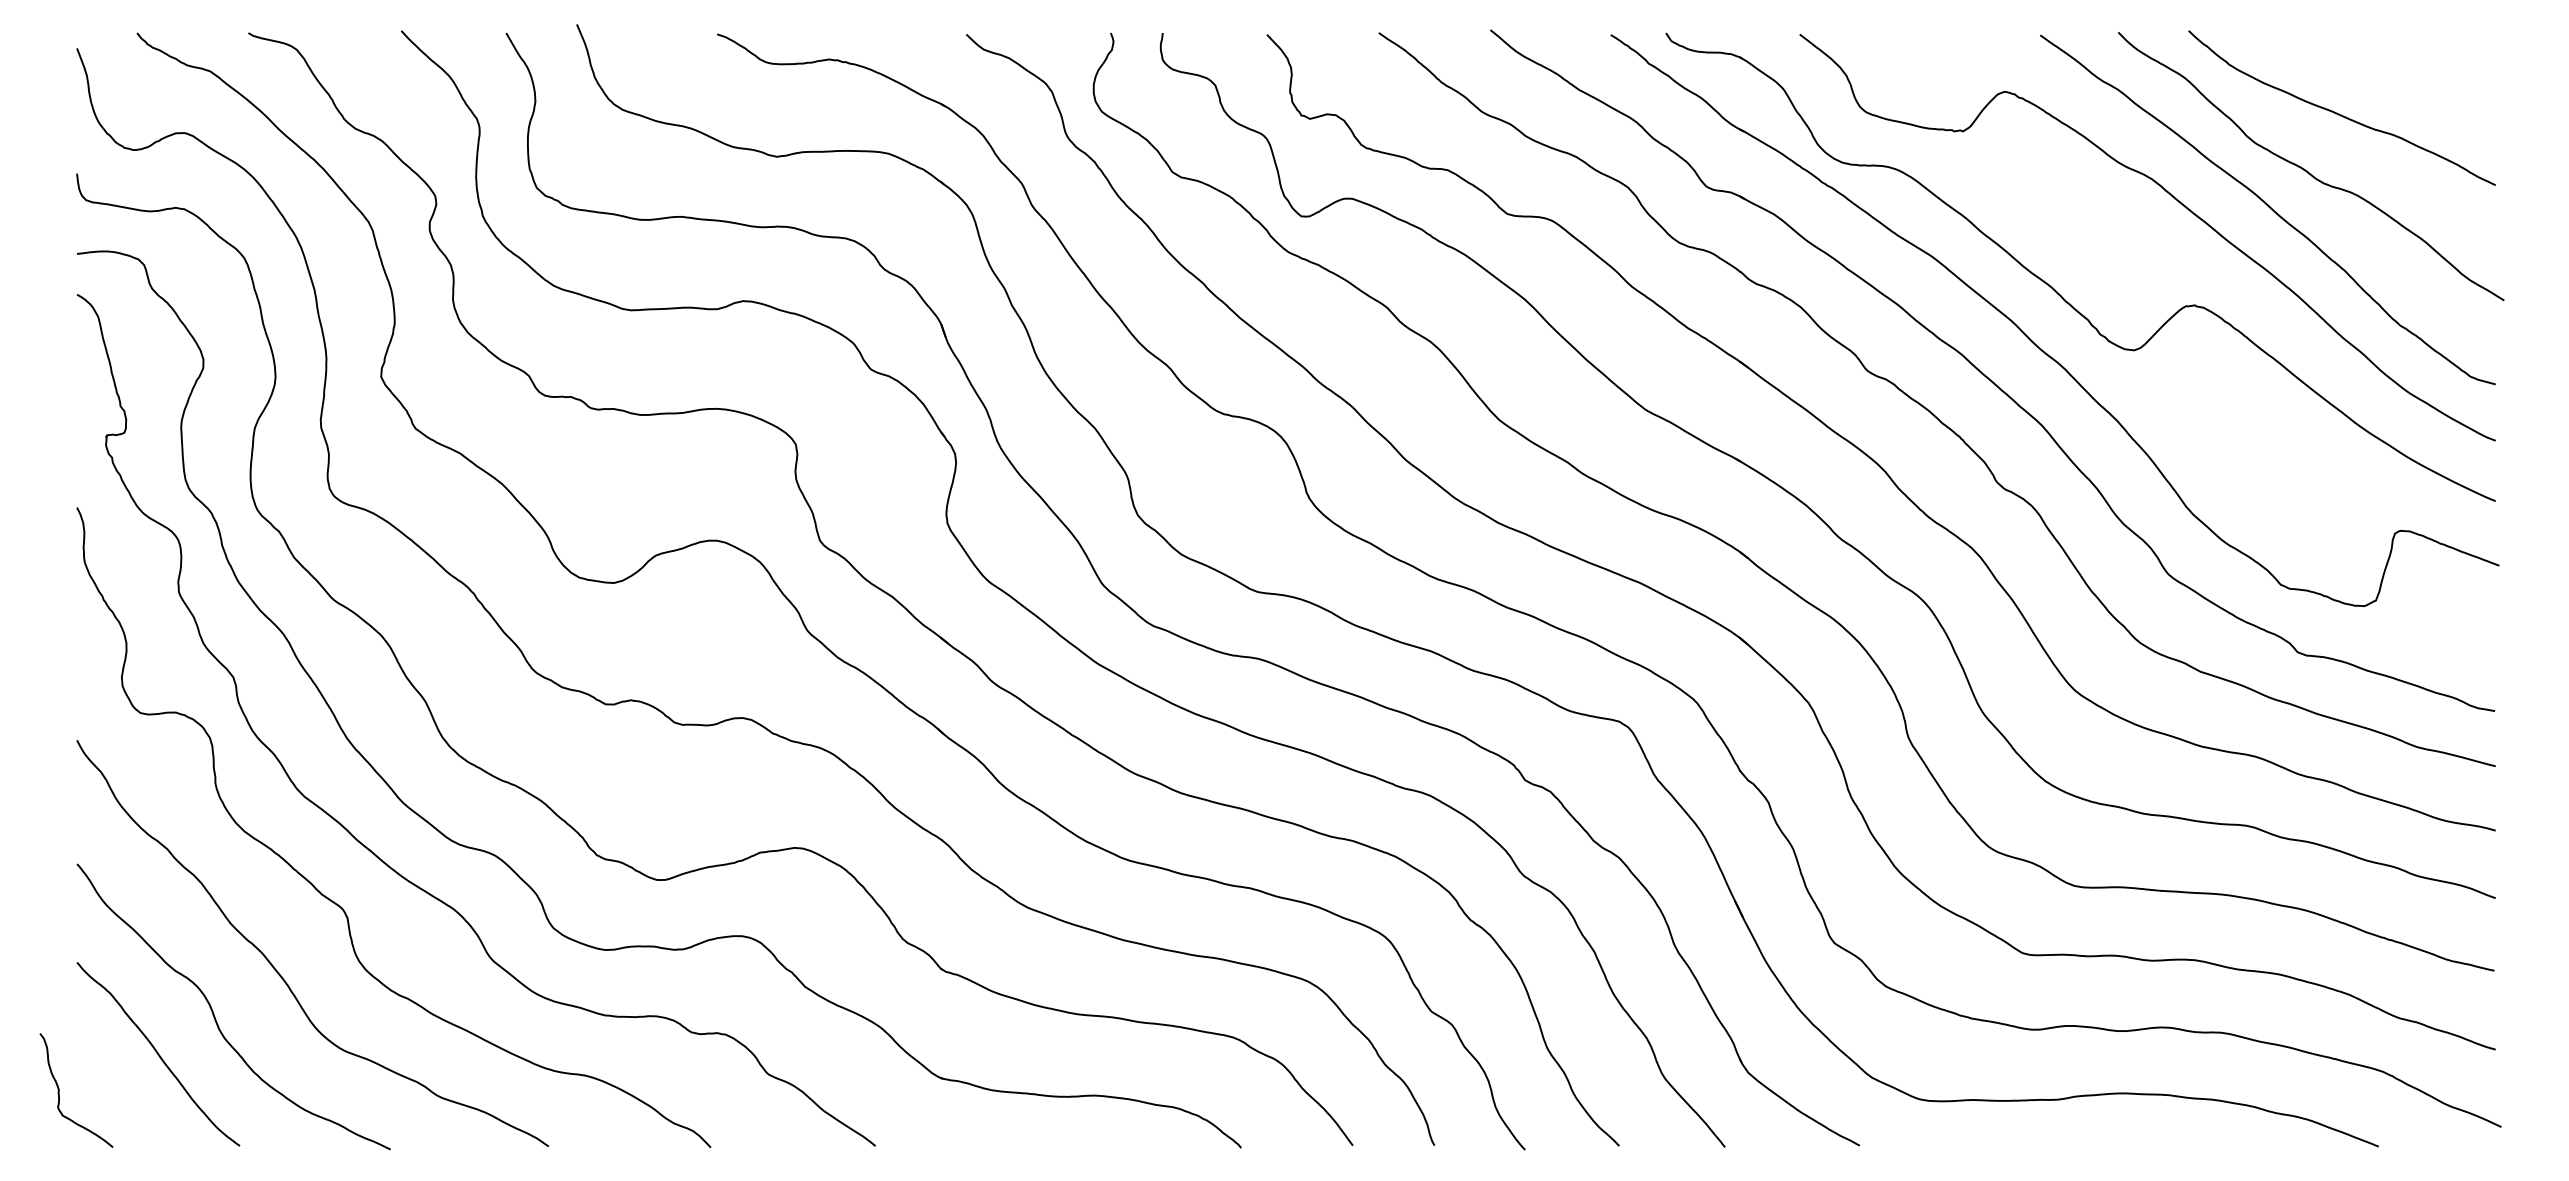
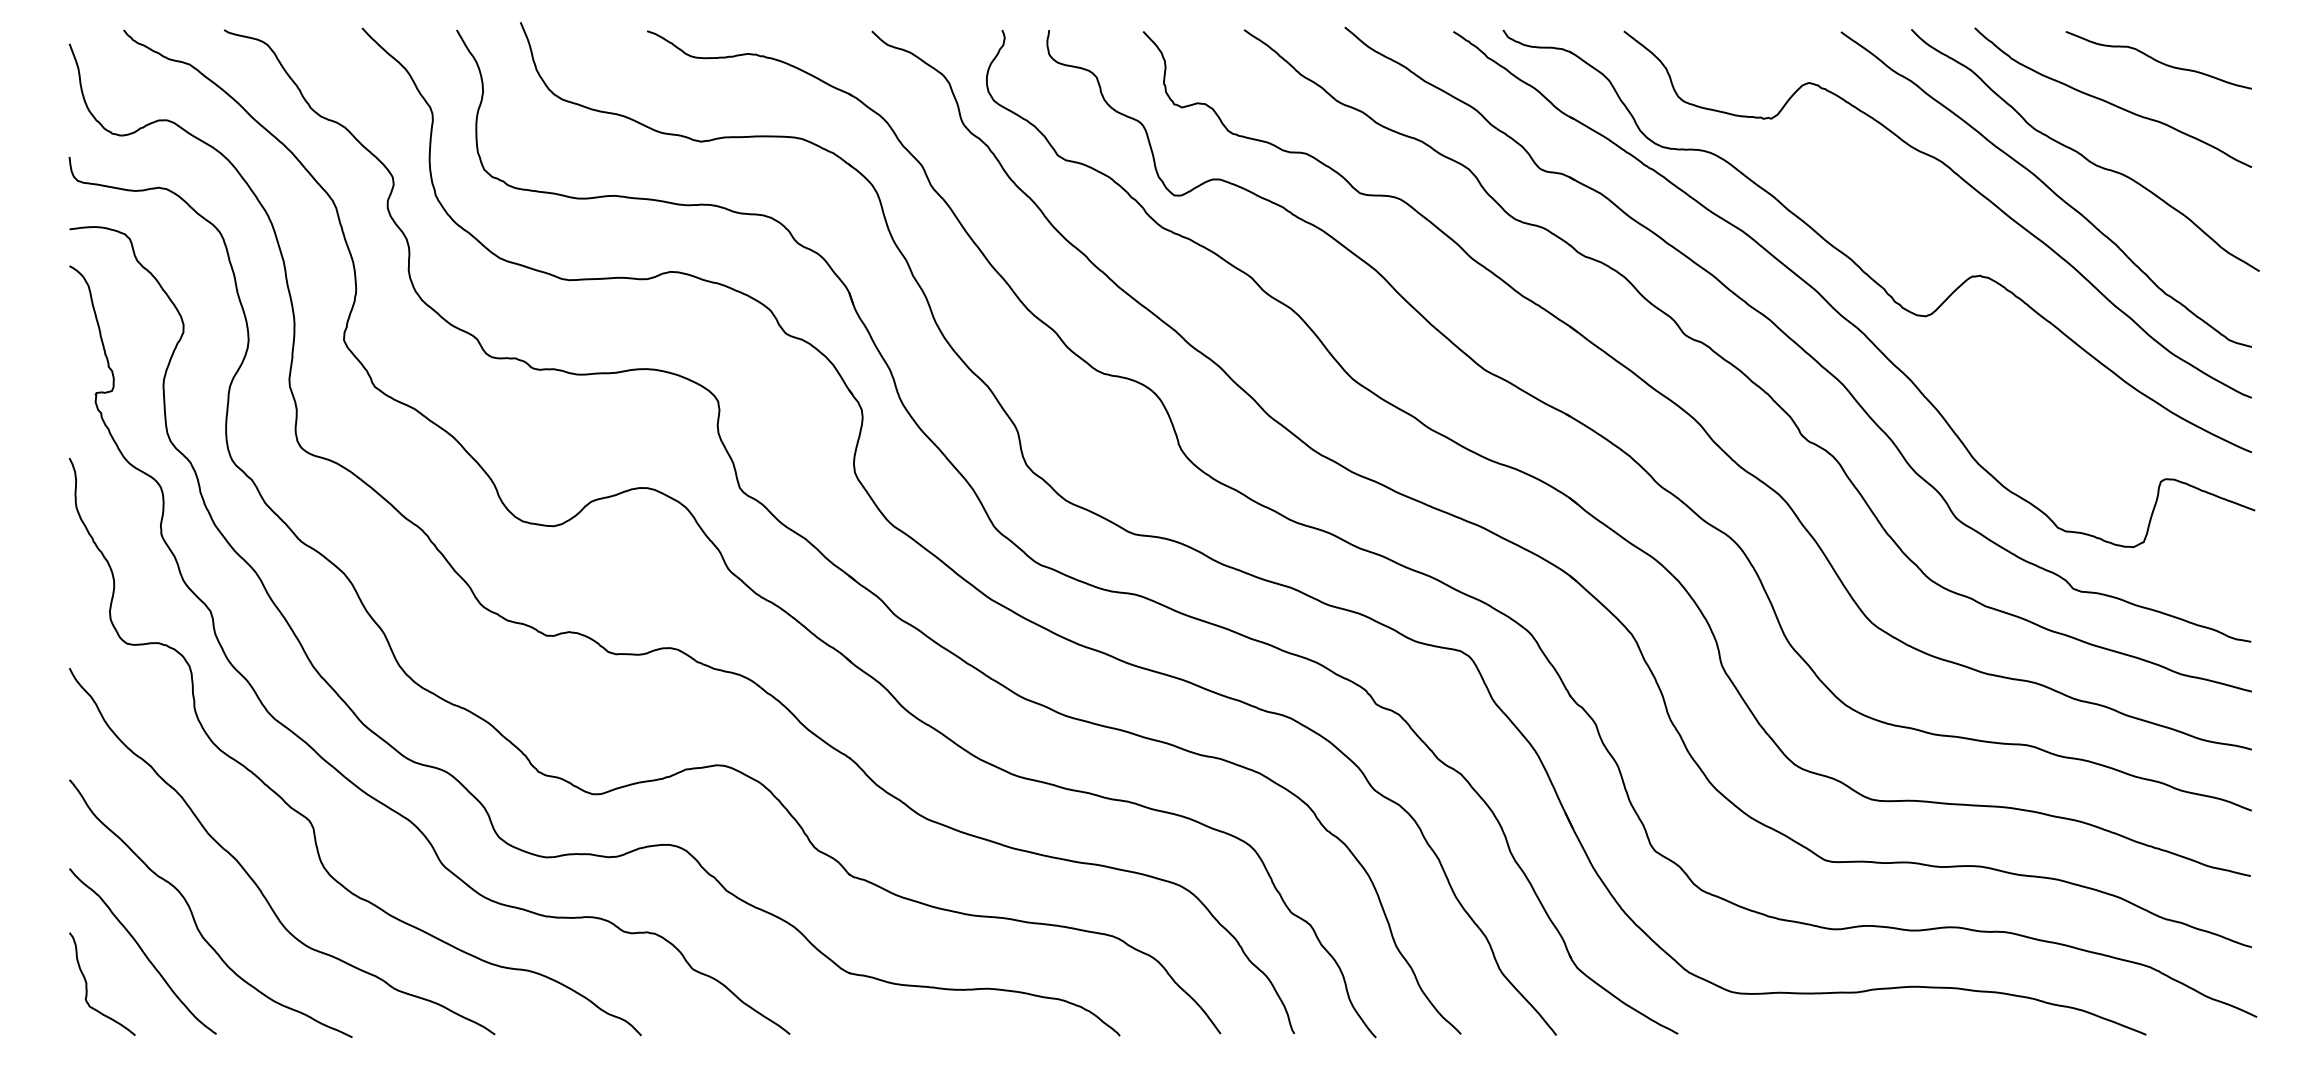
curve: (2391, 66) -> (2157, 60), added
curve: (59, 1090) -> (87, 984), moved

